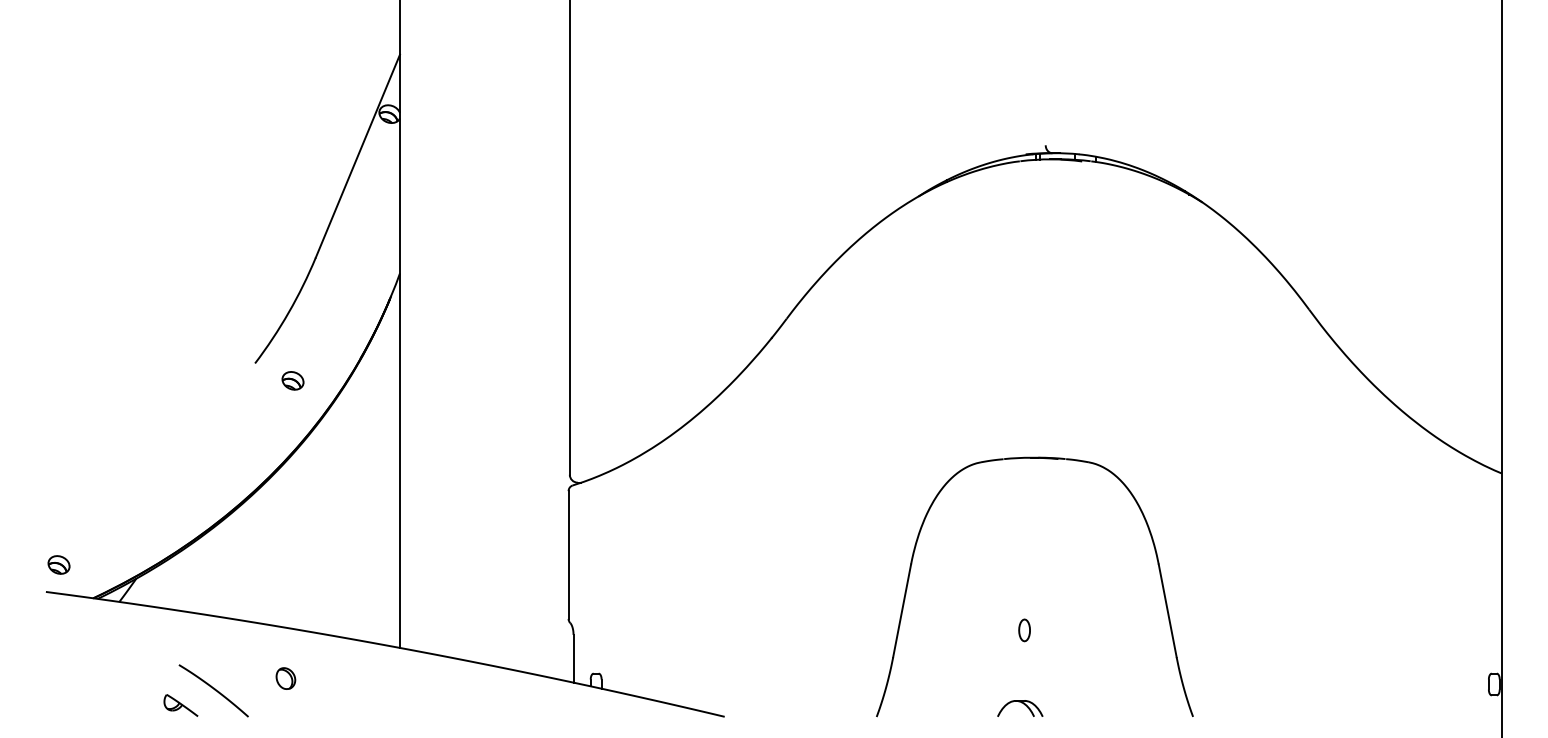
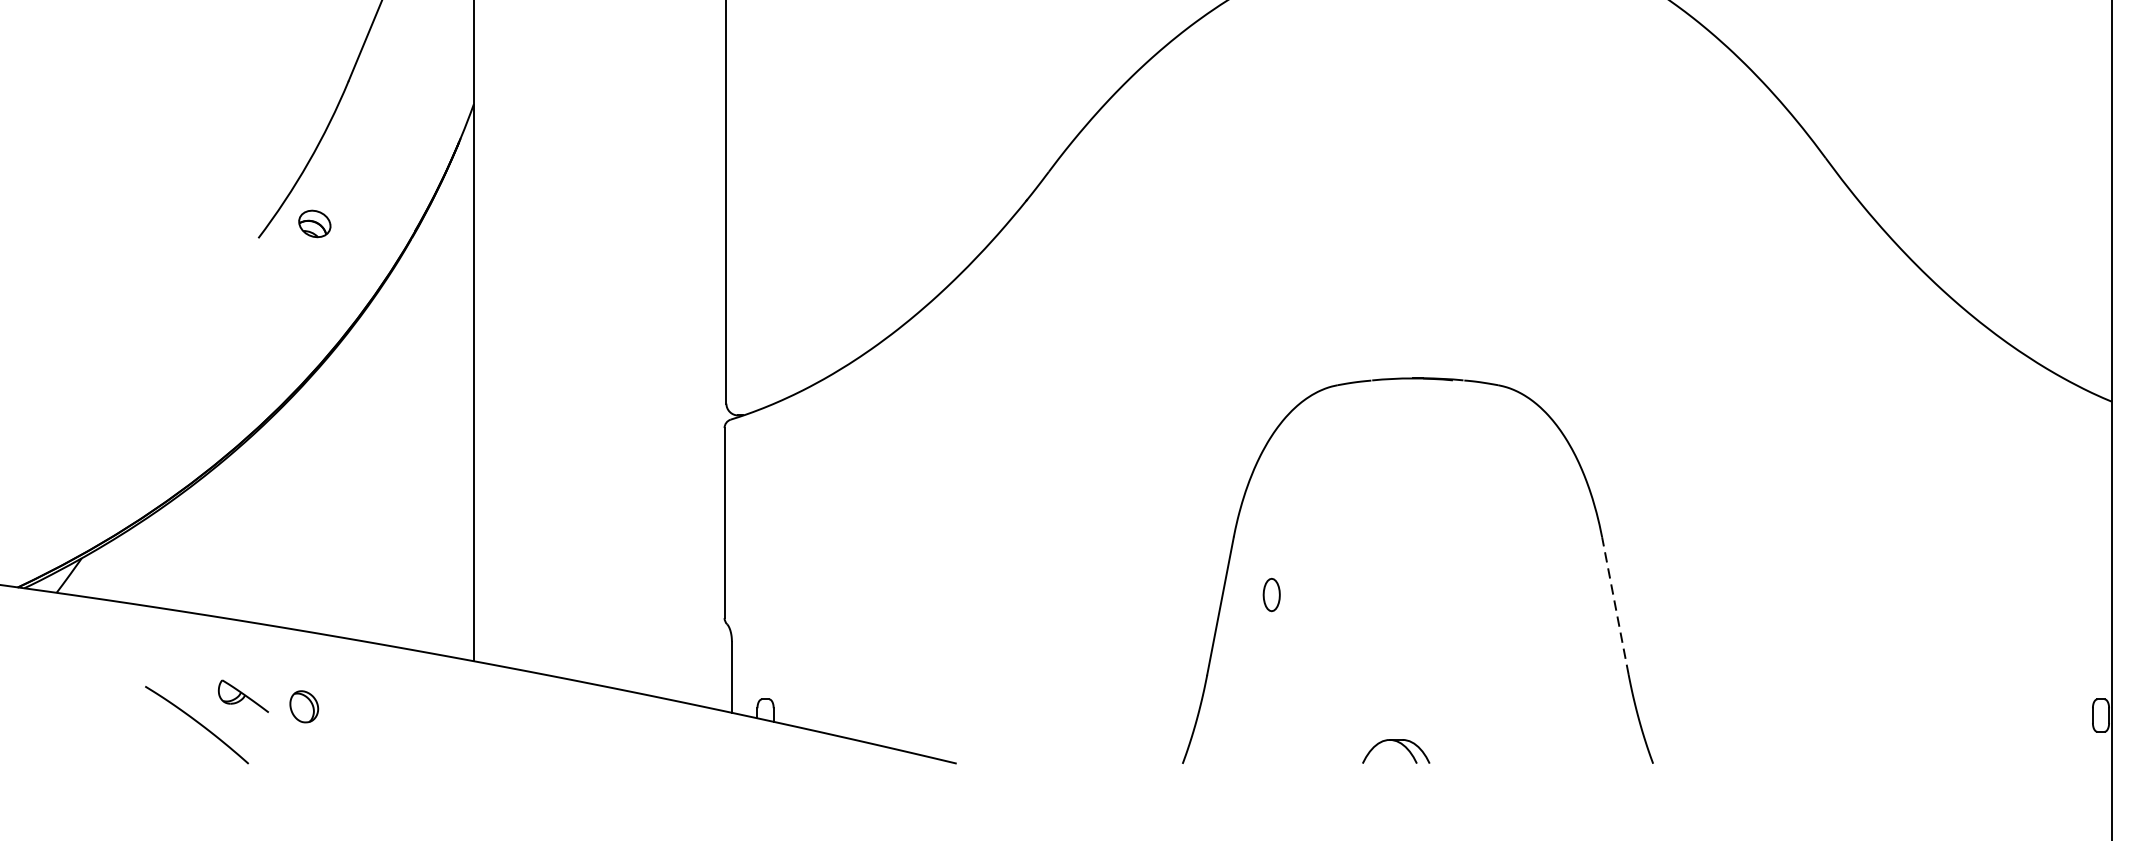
part: (292, 380) -> (314, 223), moved
line: (1167, 610) -> (1615, 605), solid -> dashed
part: (1024, 630) -> (1271, 595), moved
part: (180, 705) -> (242, 696), moved

